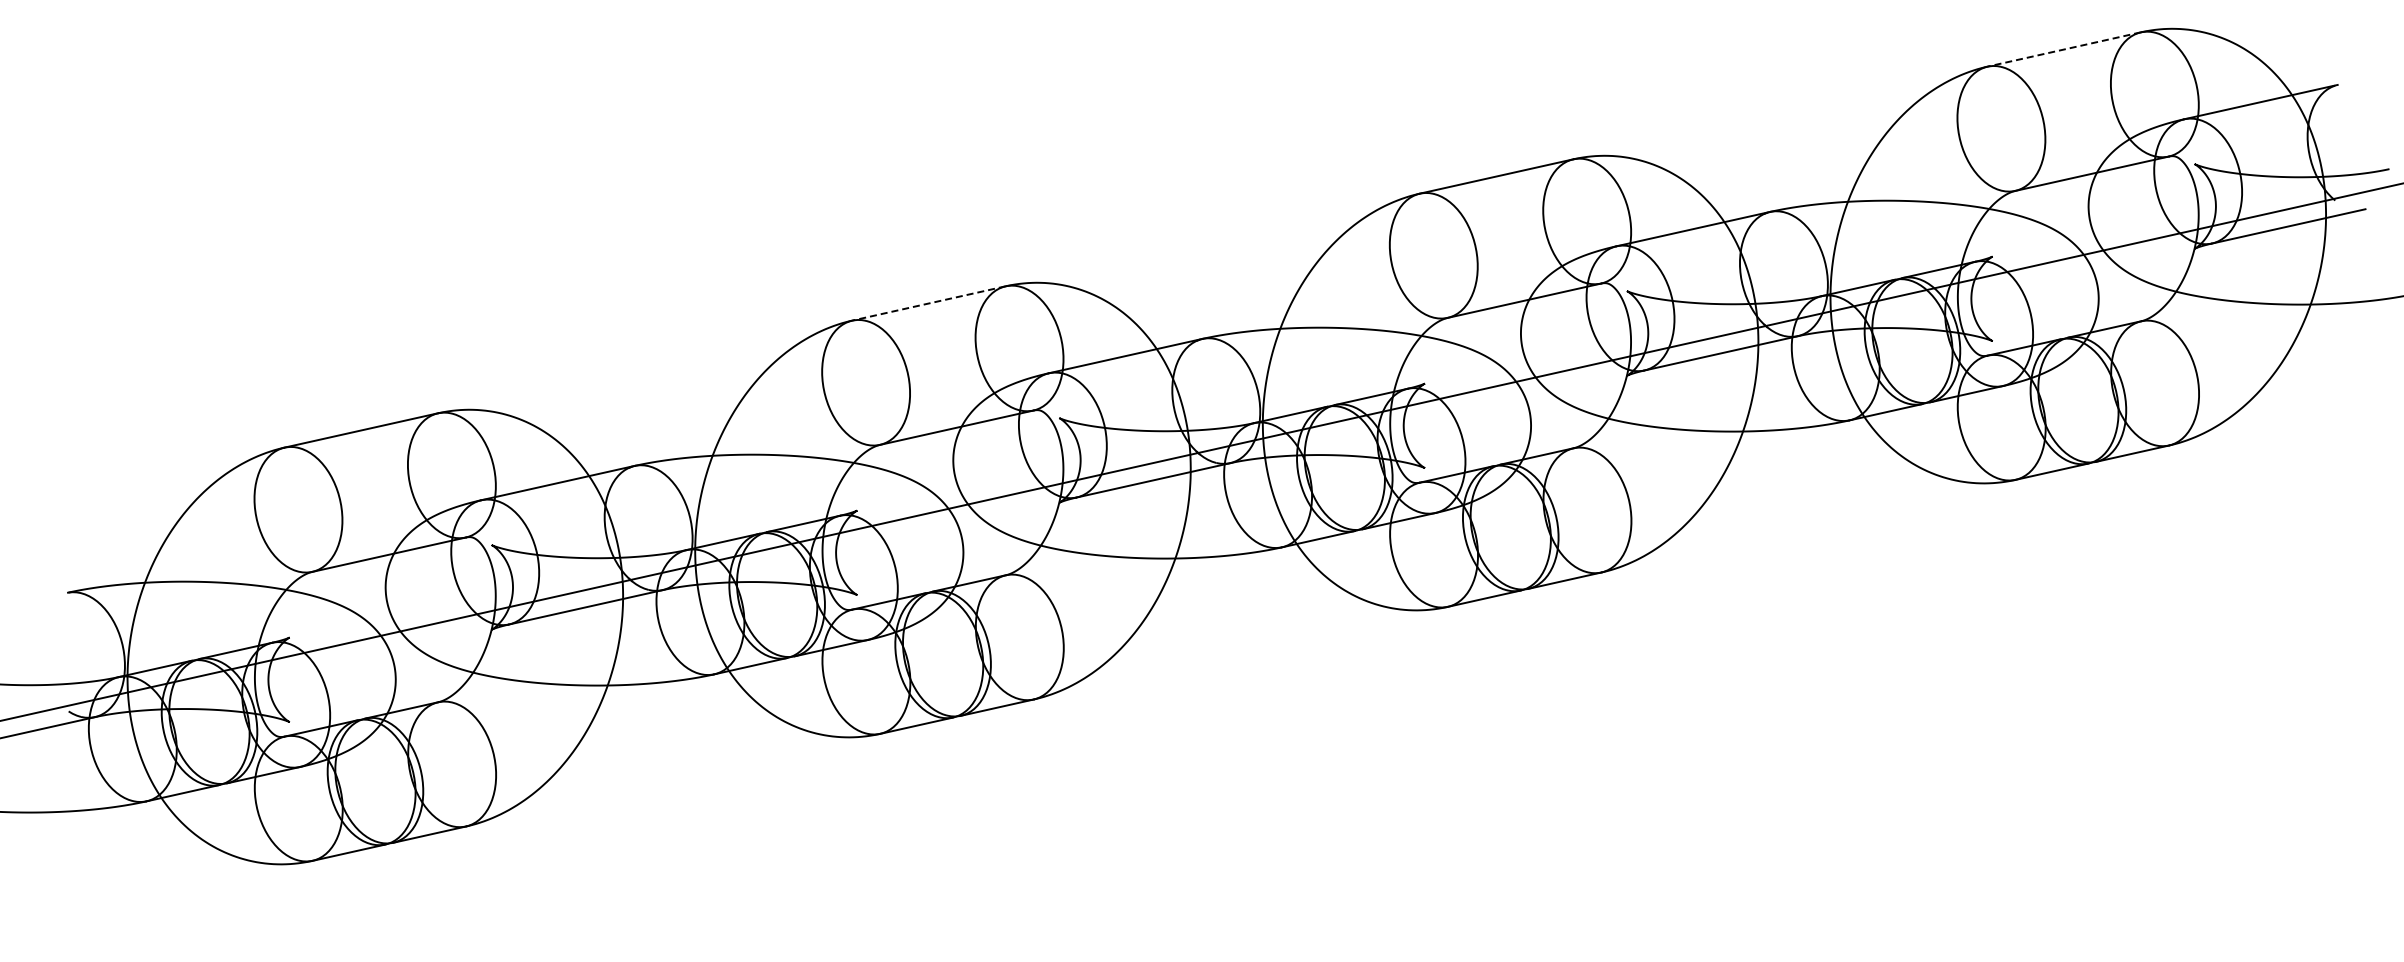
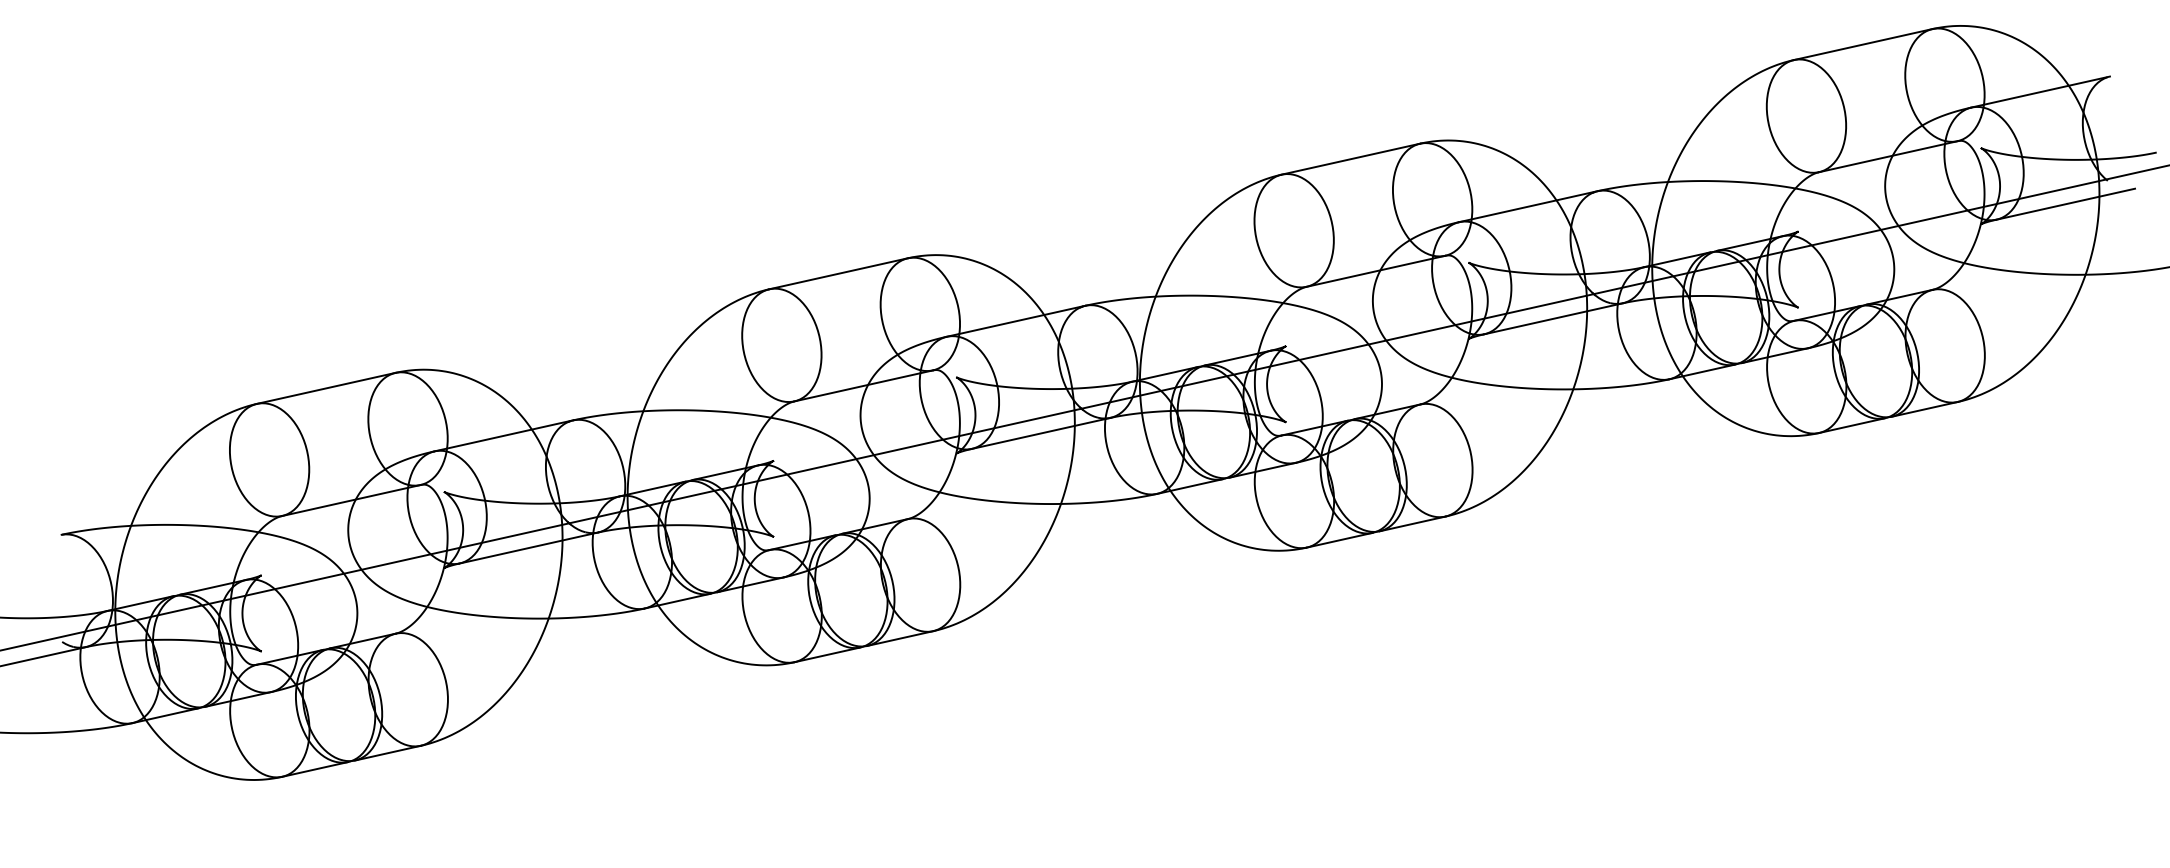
line: (2064, 49) -> (1863, 44), dashed -> solid
line: (928, 303) -> (838, 273), dashed -> solid

